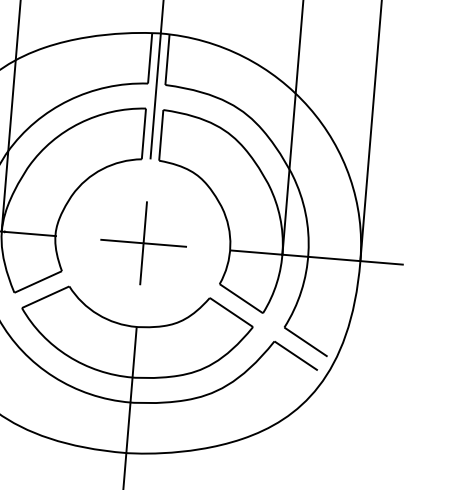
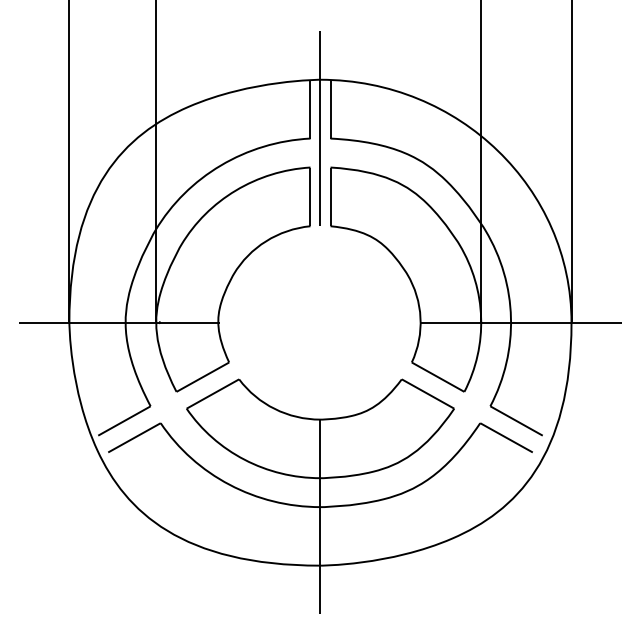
part: (143, 243) -> (320, 322), removed

